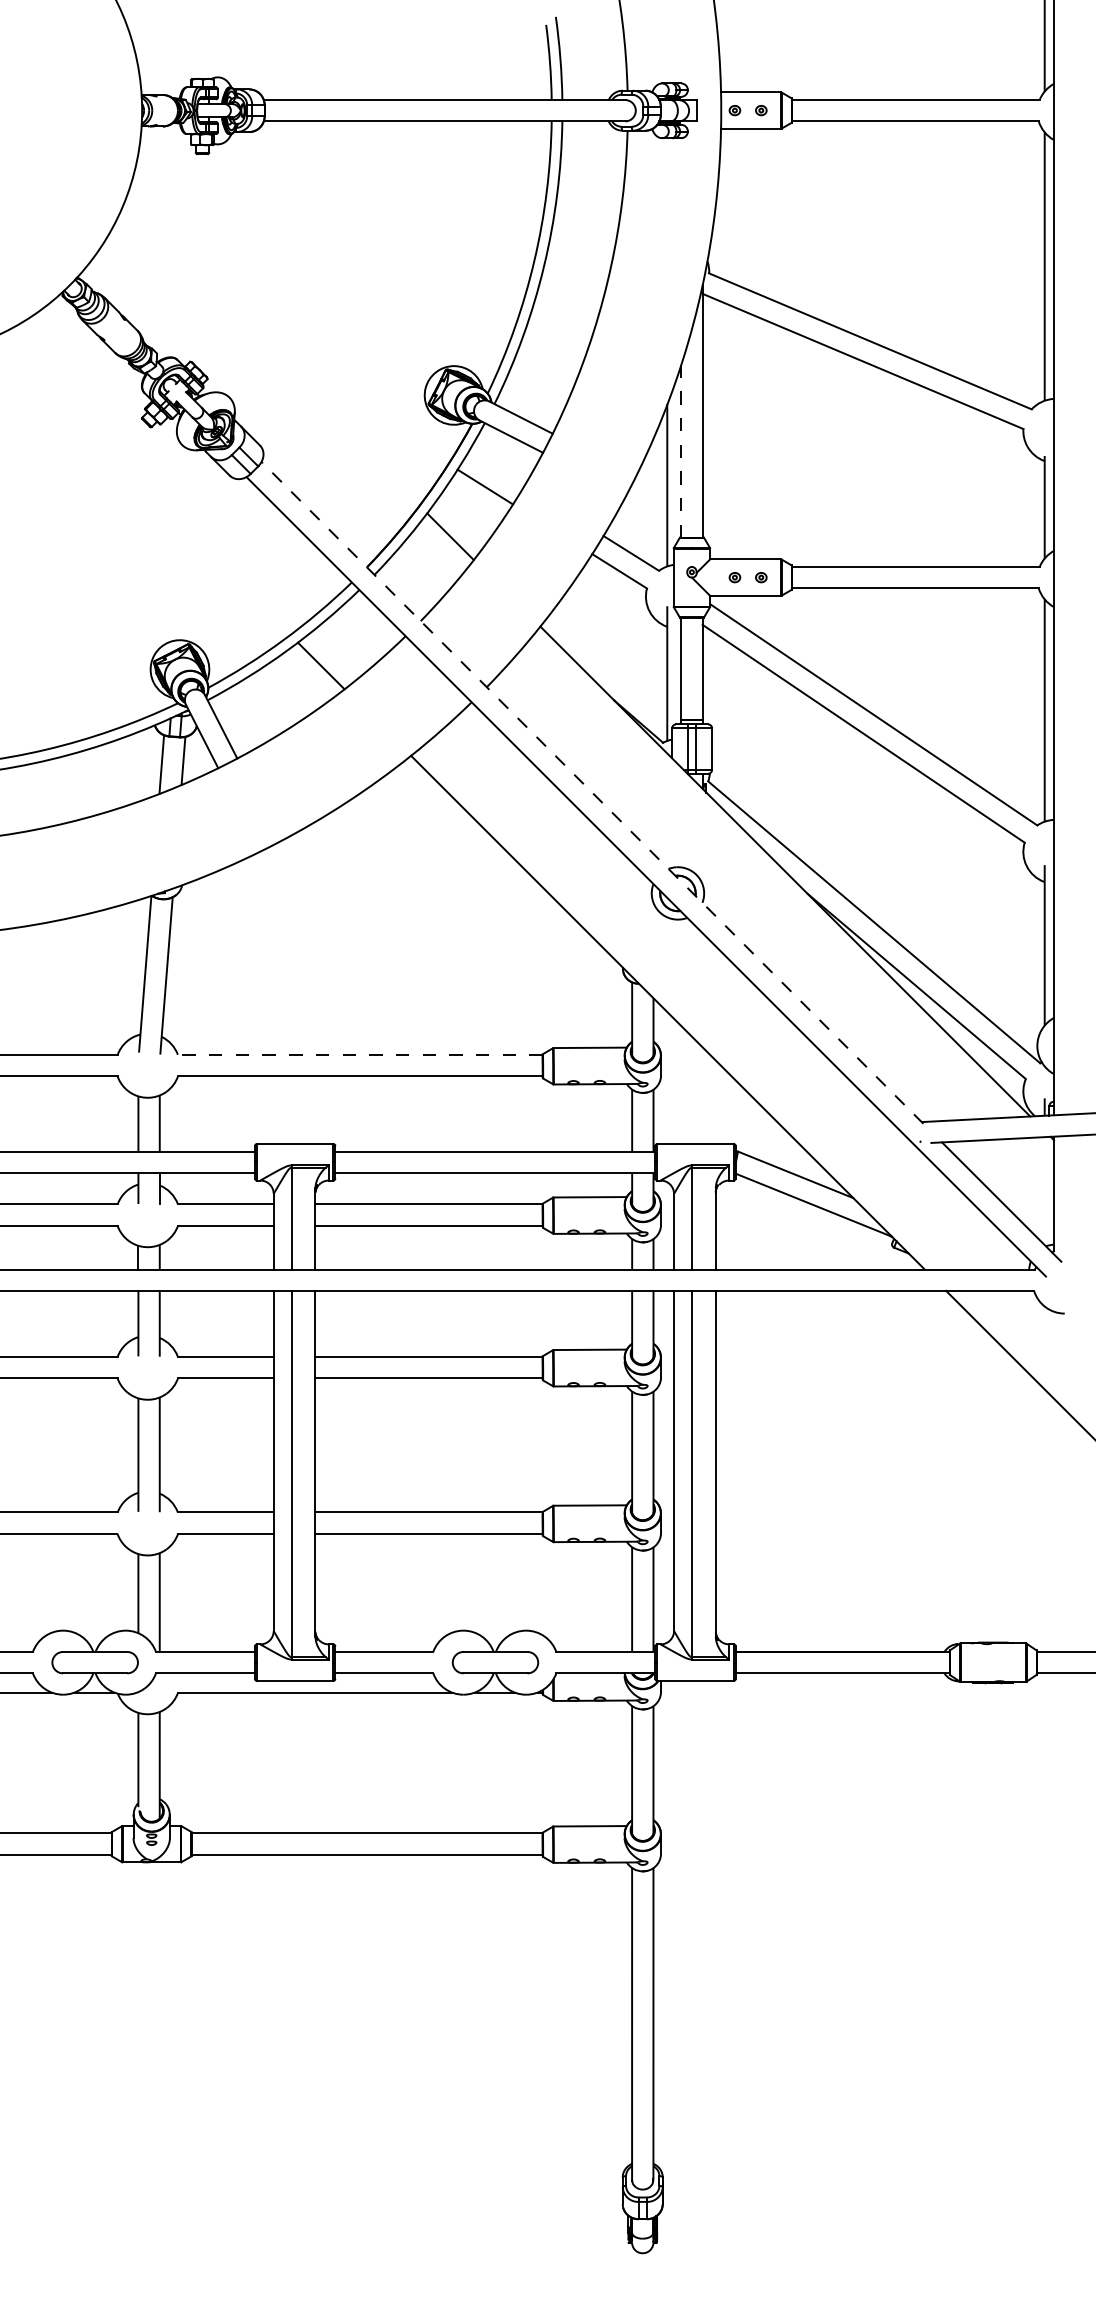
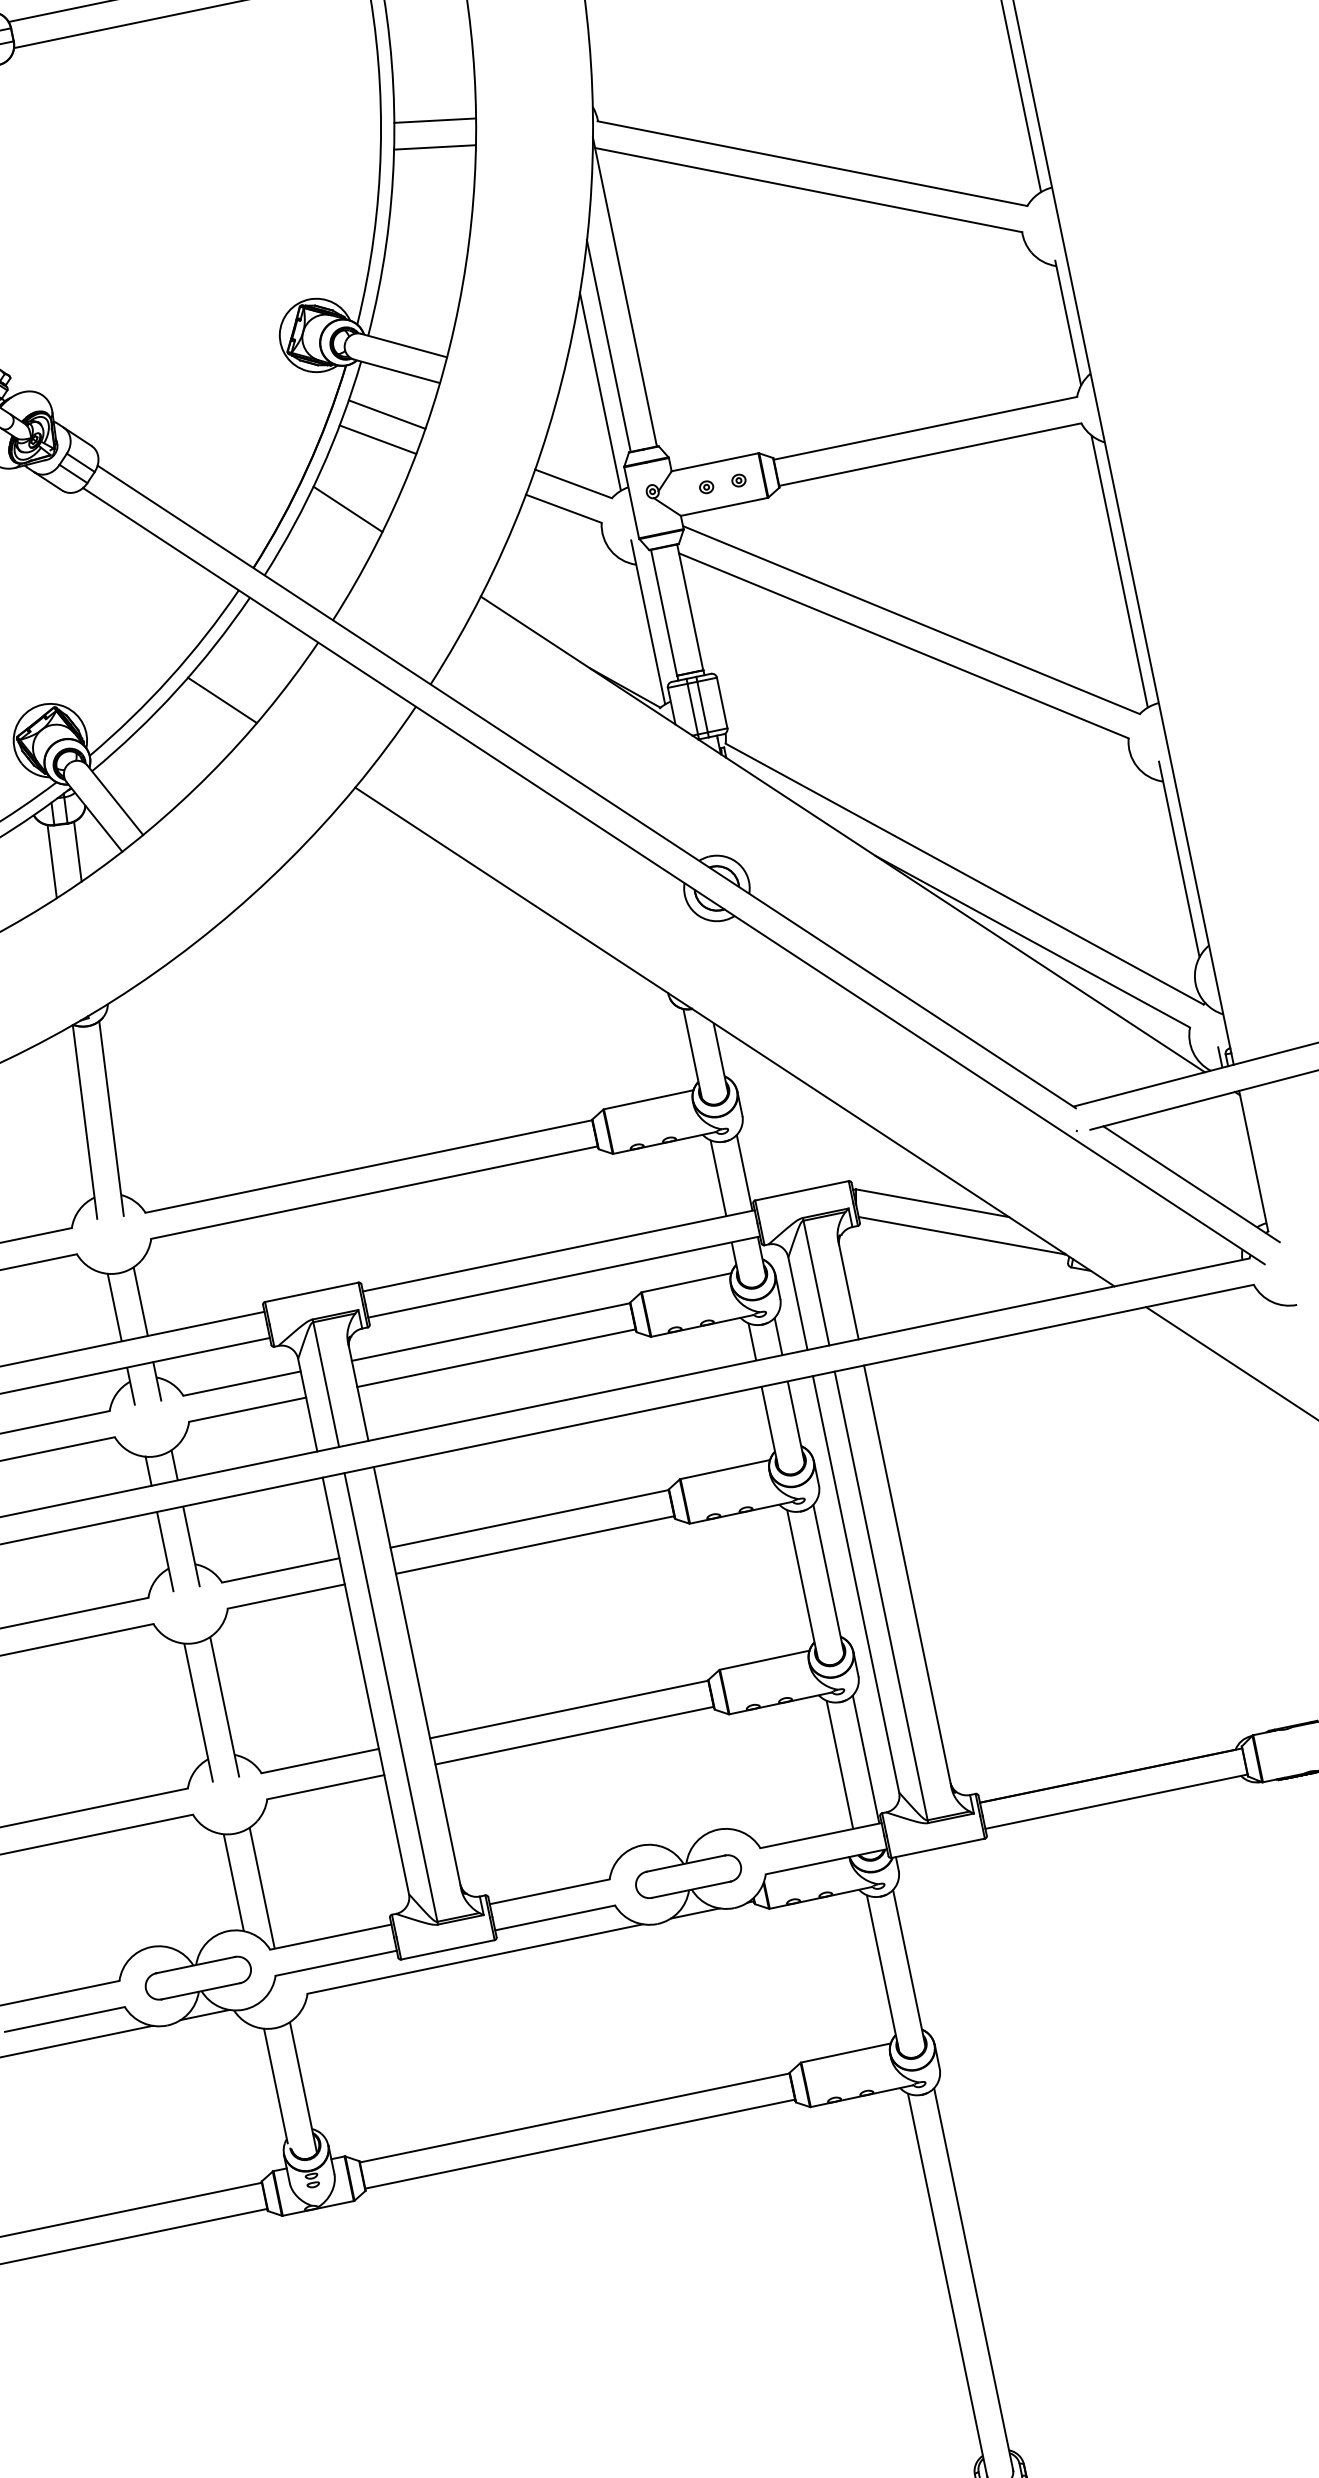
line: (581, 246) -> (434, 120), added
line: (576, 267) -> (433, 147), added
line: (681, 451) -> (609, 346), dashed -> solid
line: (496, 468) -> (386, 414), added
line: (592, 792) -> (586, 786), dashed -> solid
line: (359, 1054) -> (367, 1166), dashed -> solid

